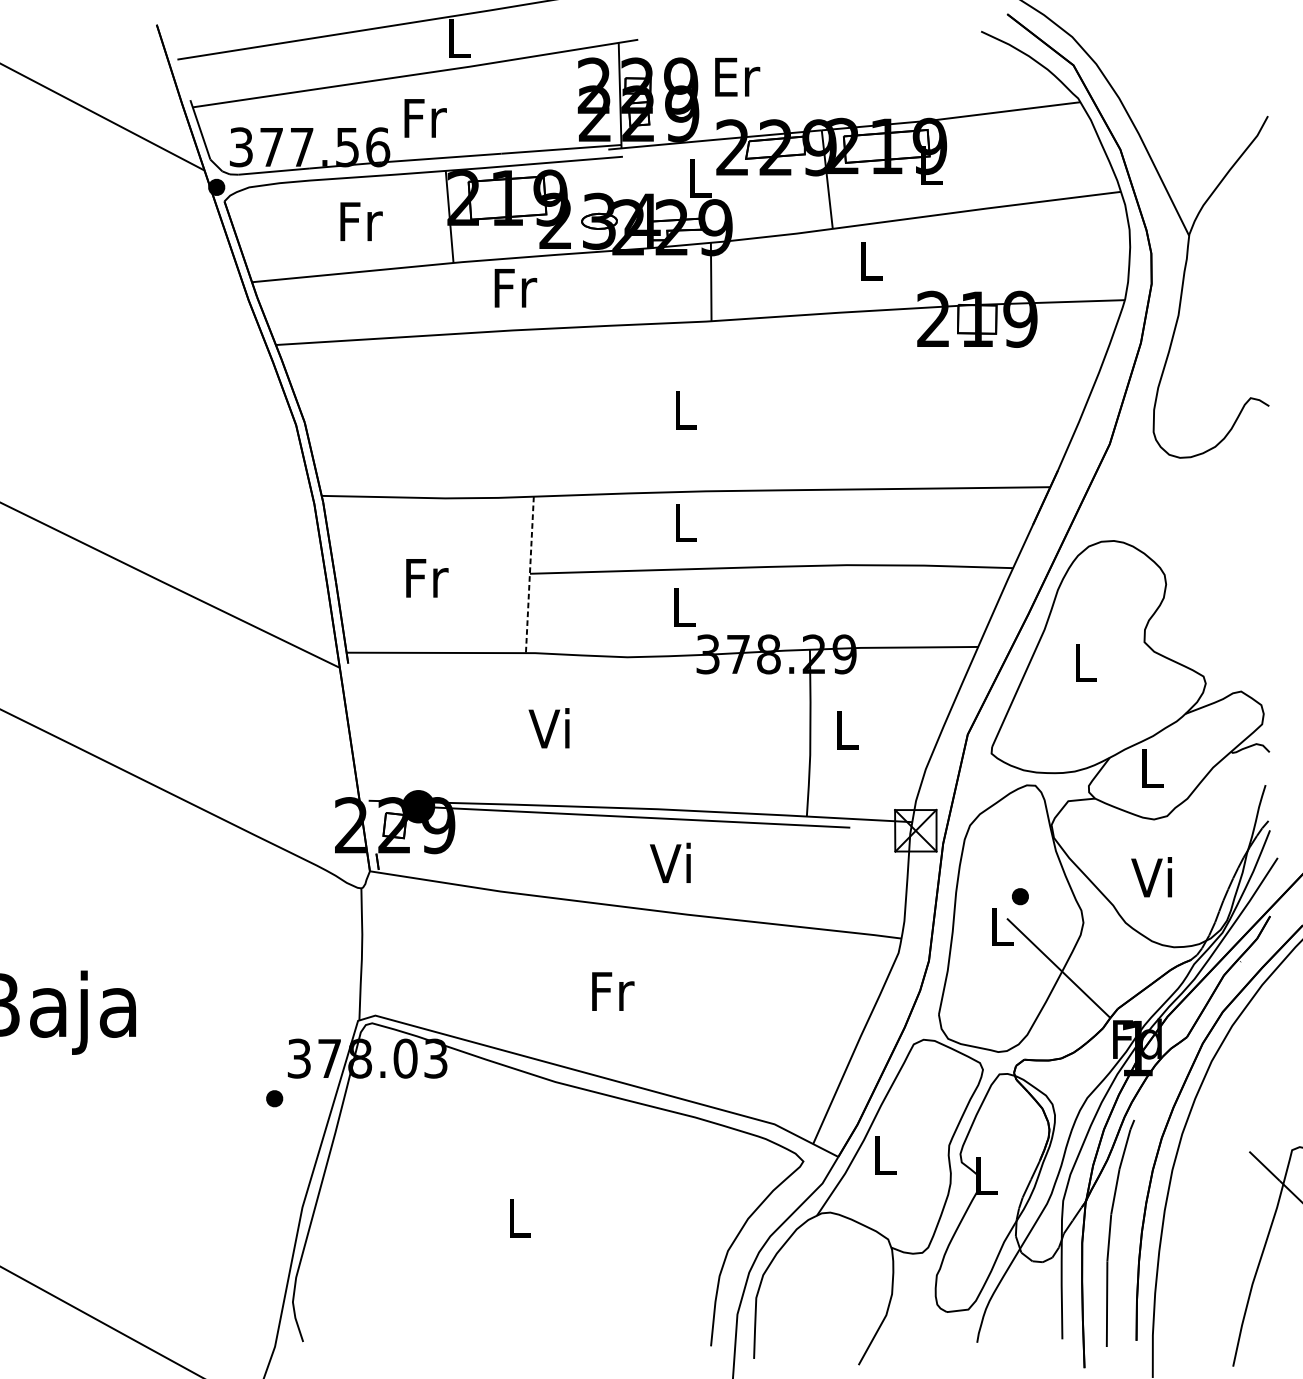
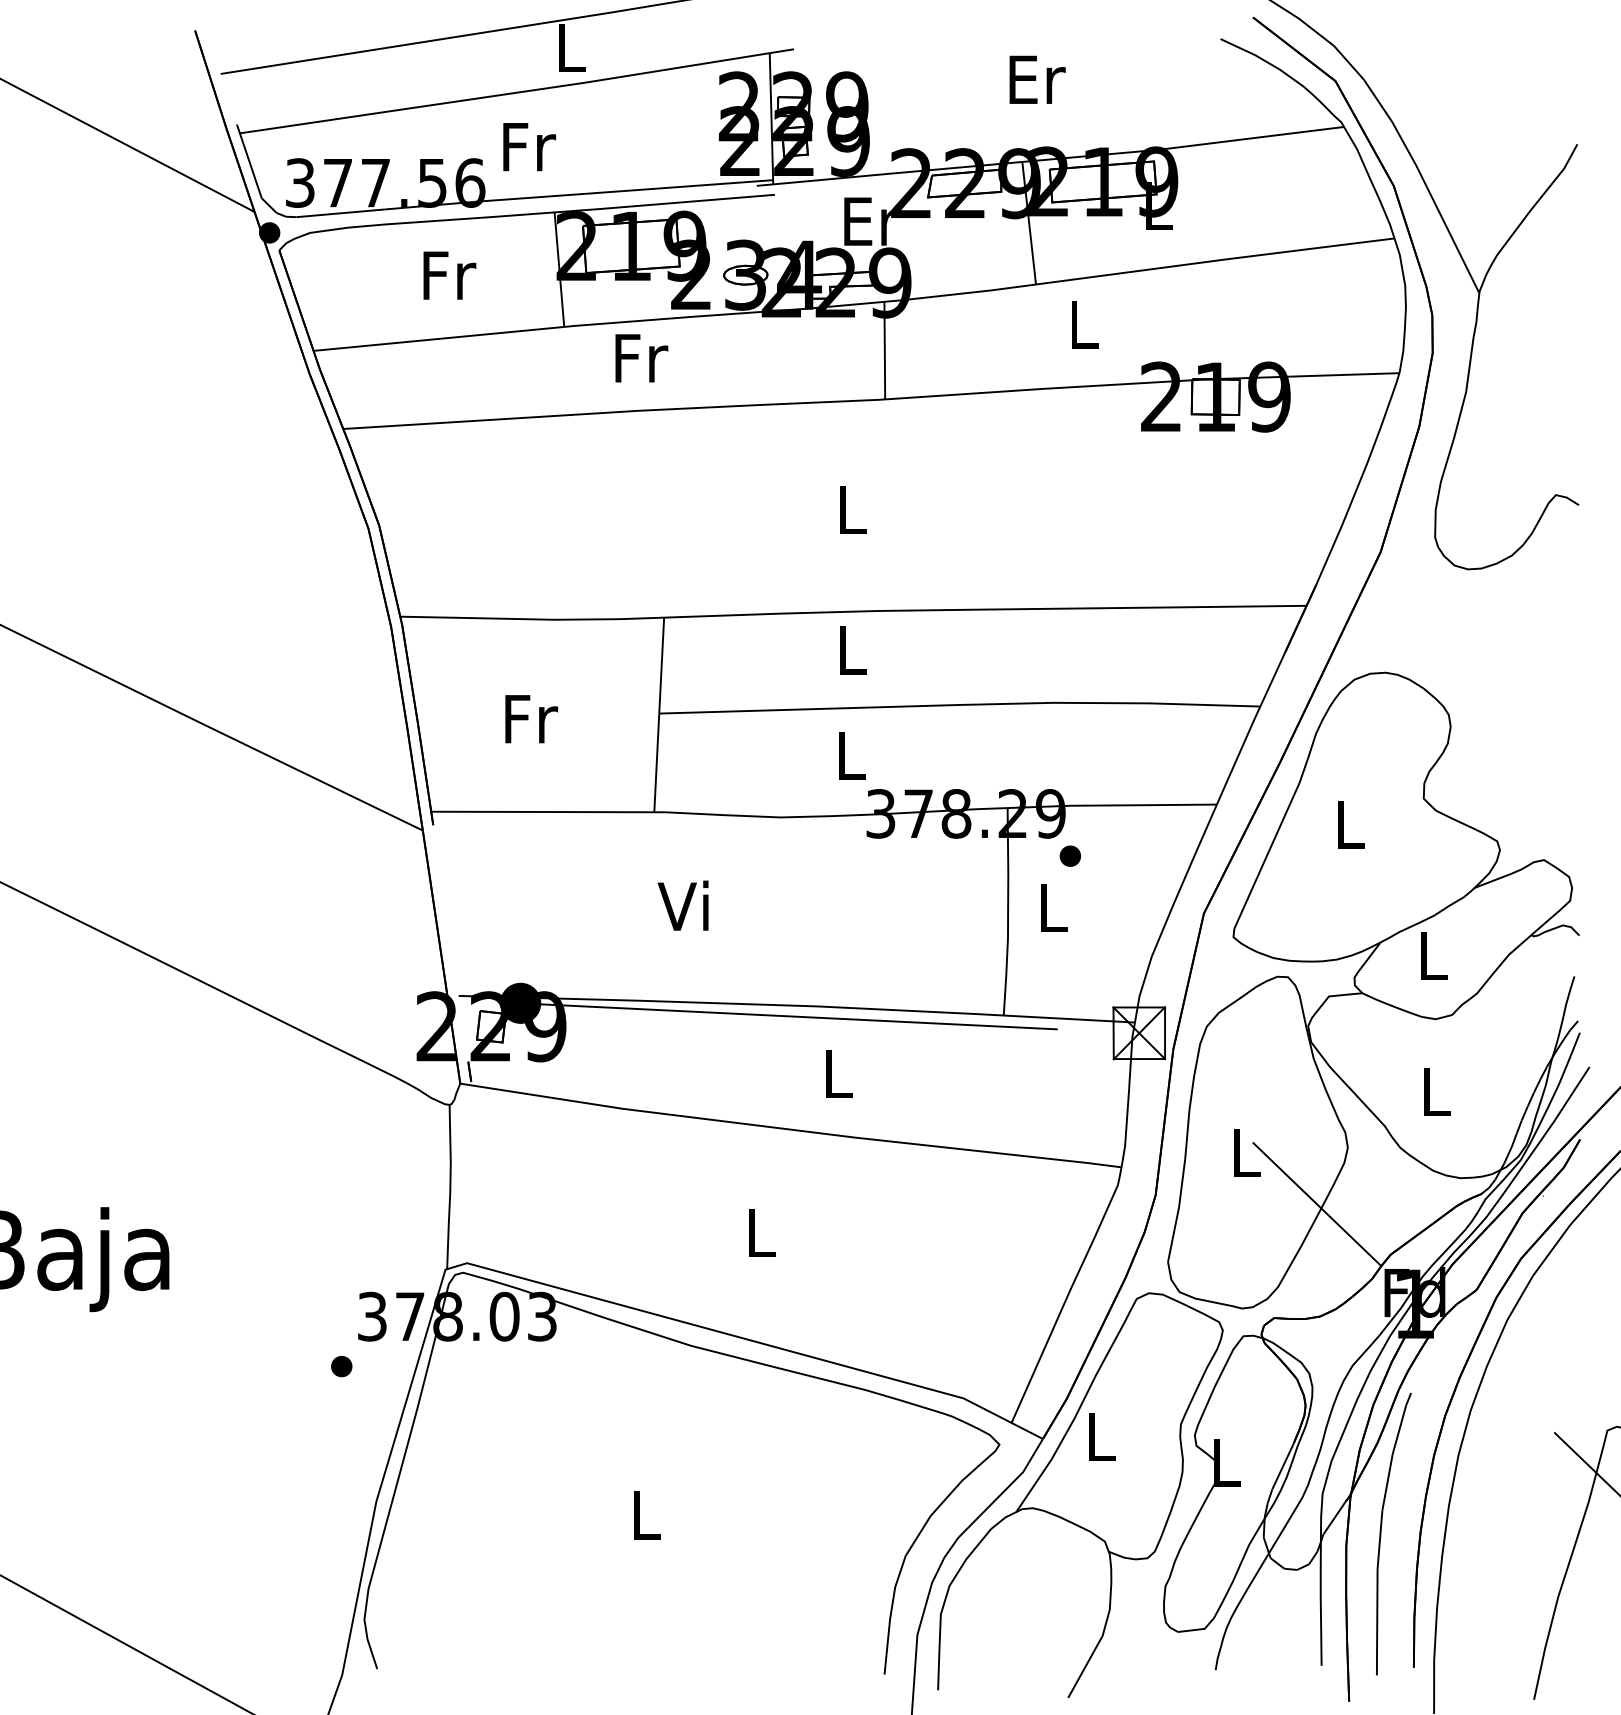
text: (737, 76) -> (1037, 79), moved
text: (697, 178) -> (867, 221), L -> Er
line: (530, 574) -> (659, 714), dashed -> solid
text: (669, 863) -> (833, 1073), Vi -> L
text: (1151, 876) -> (1432, 1090), Vi -> L
part: (1019, 896) -> (1069, 855), moved
text: (612, 991) -> (762, 1233), Fr -> L

